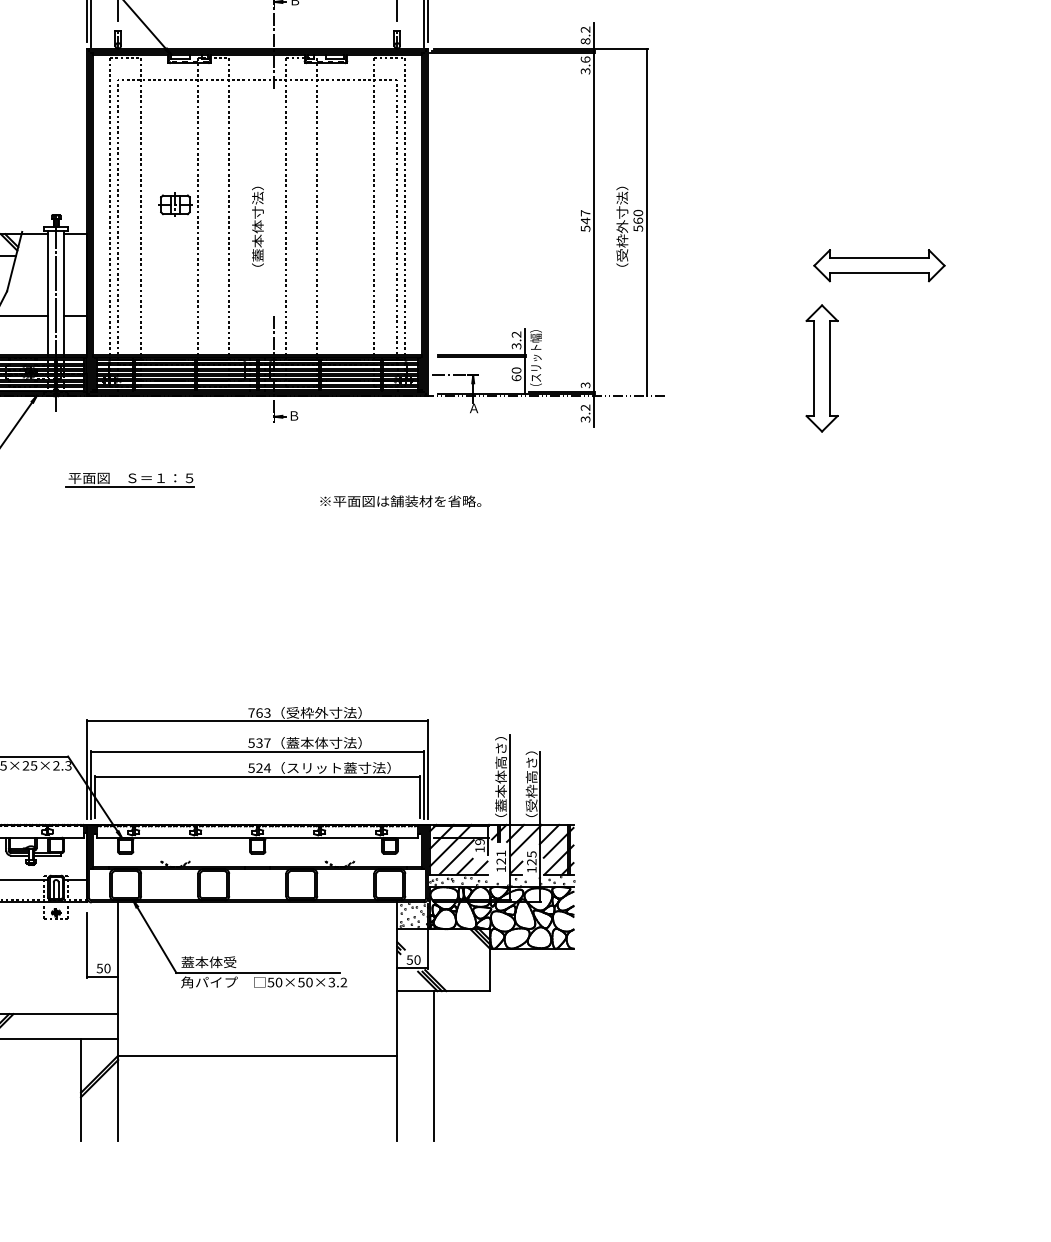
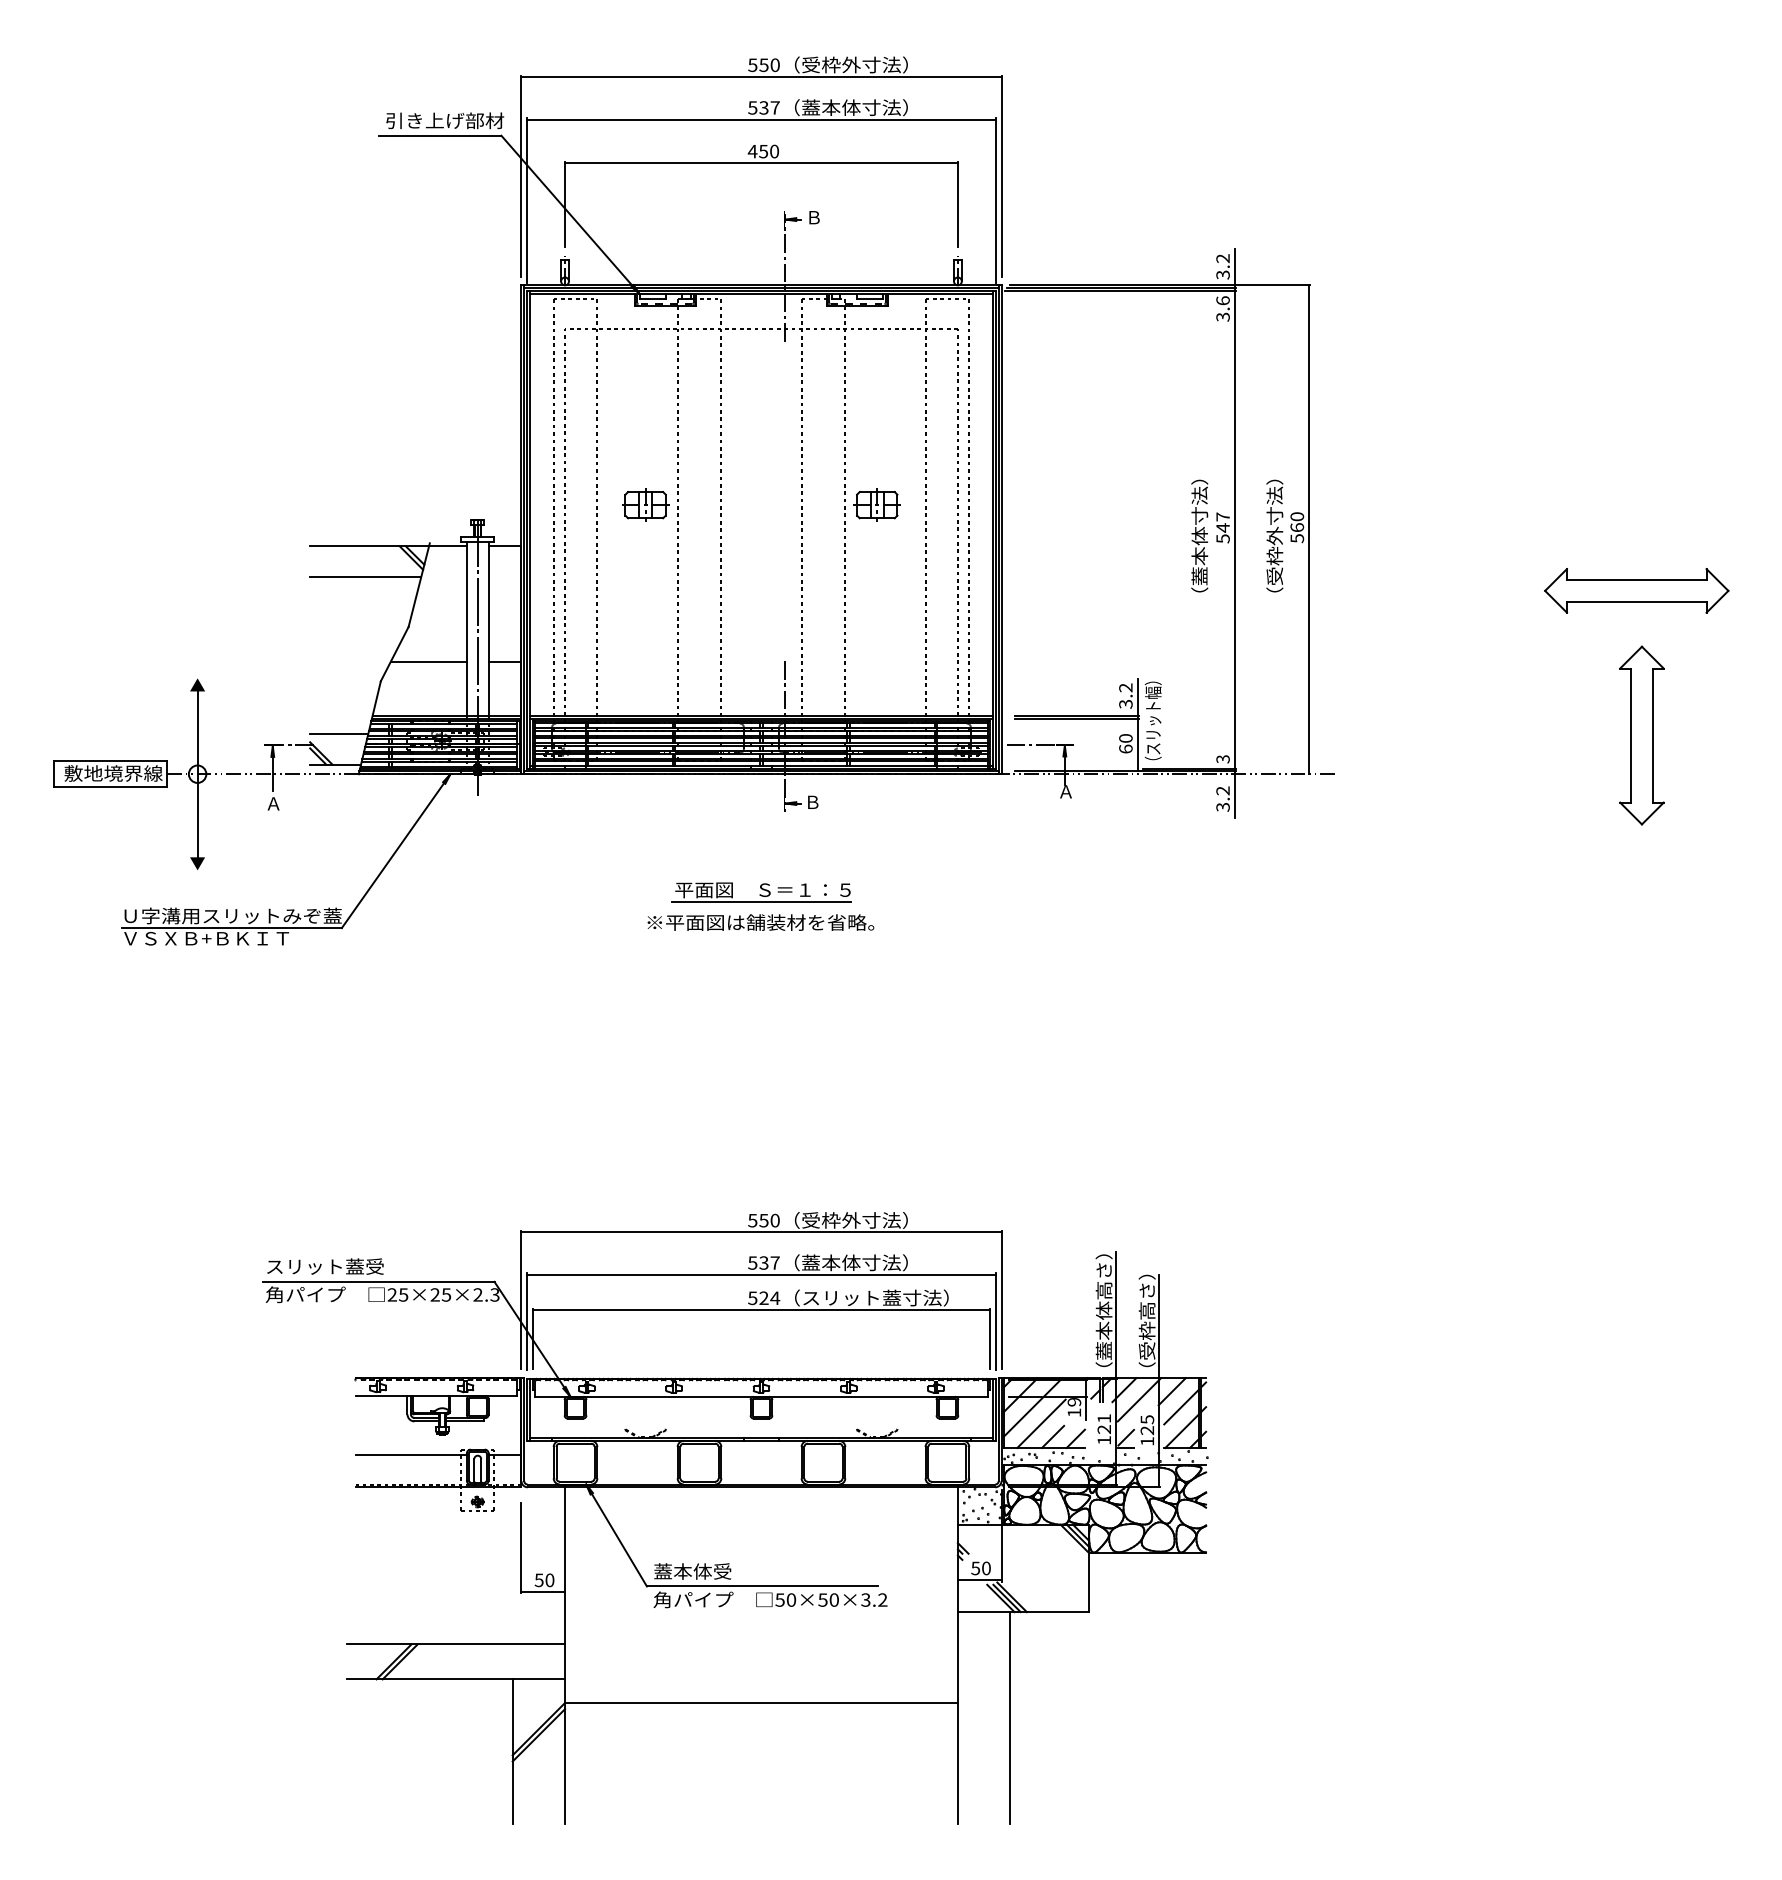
text: (585, 40) -> (1222, 274), 8.2 -> 3.2
part: (339, 204) -> (876, 504), added
text: (257, 226) -> (1199, 535), moved
part: (821, 368) -> (1641, 735), moved
part: (129, 479) -> (761, 892), moved
text: (400, 501) -> (760, 922), moved
text: (259, 712) -> (763, 1220), 763 -> 550

